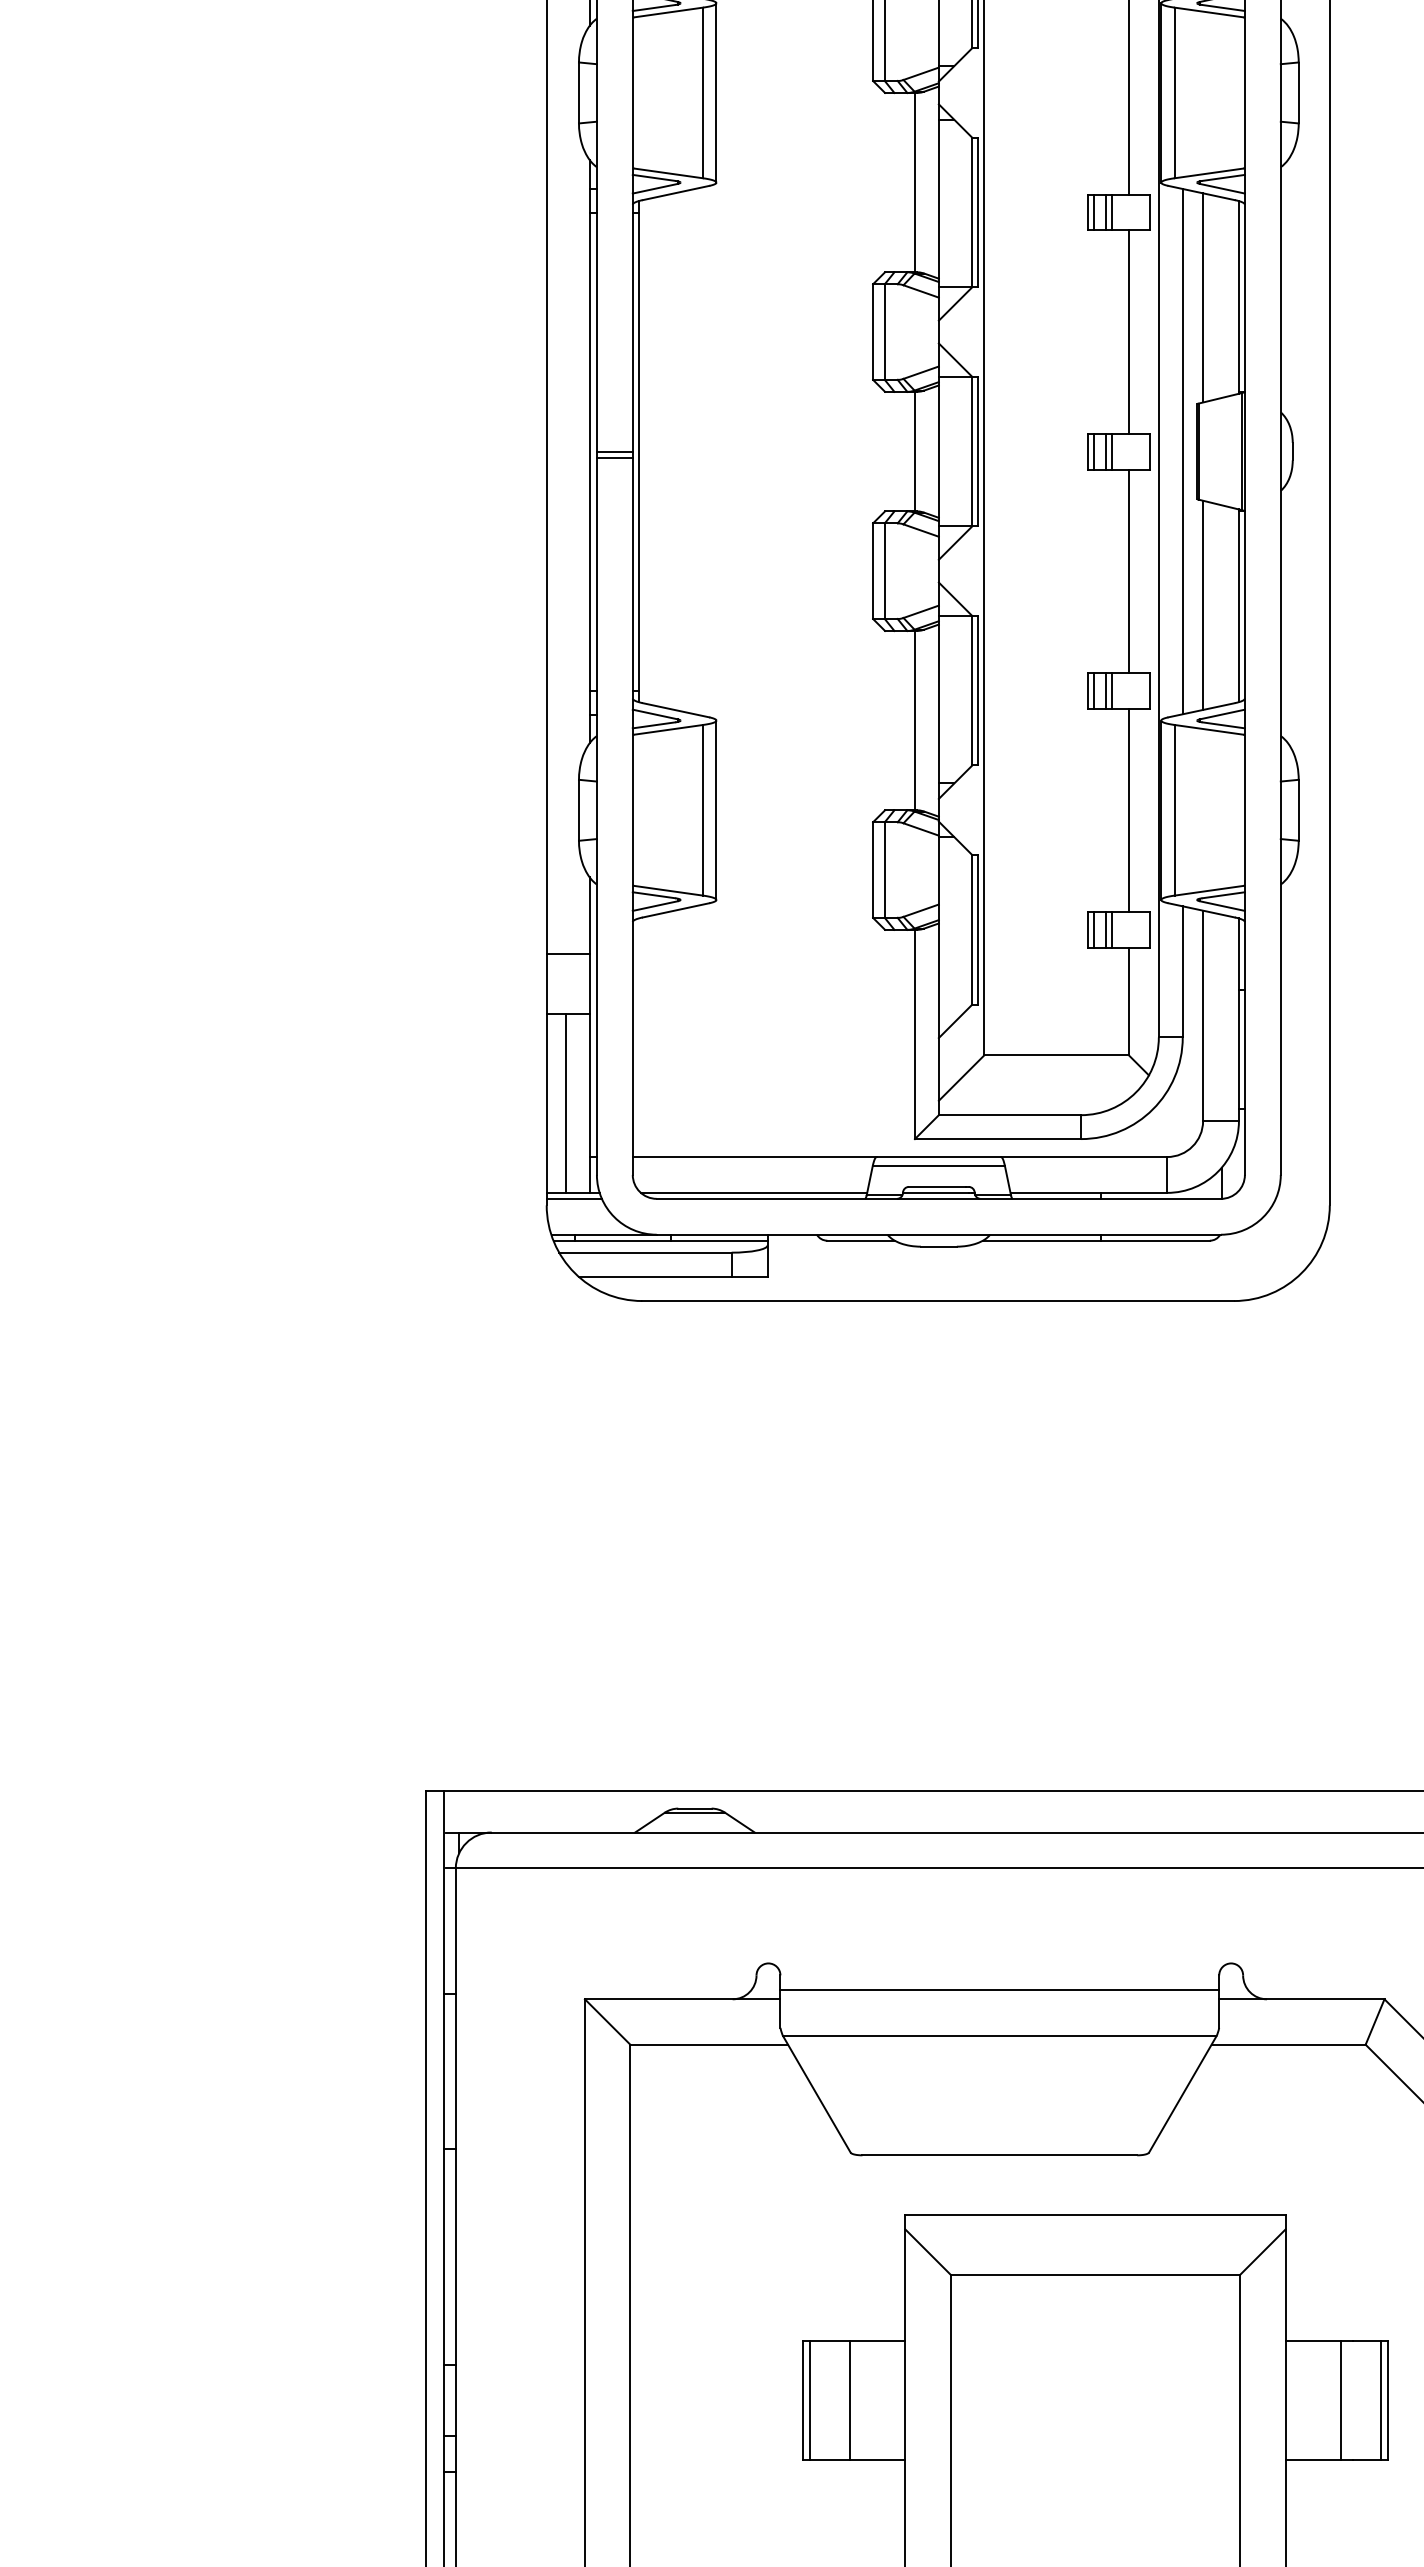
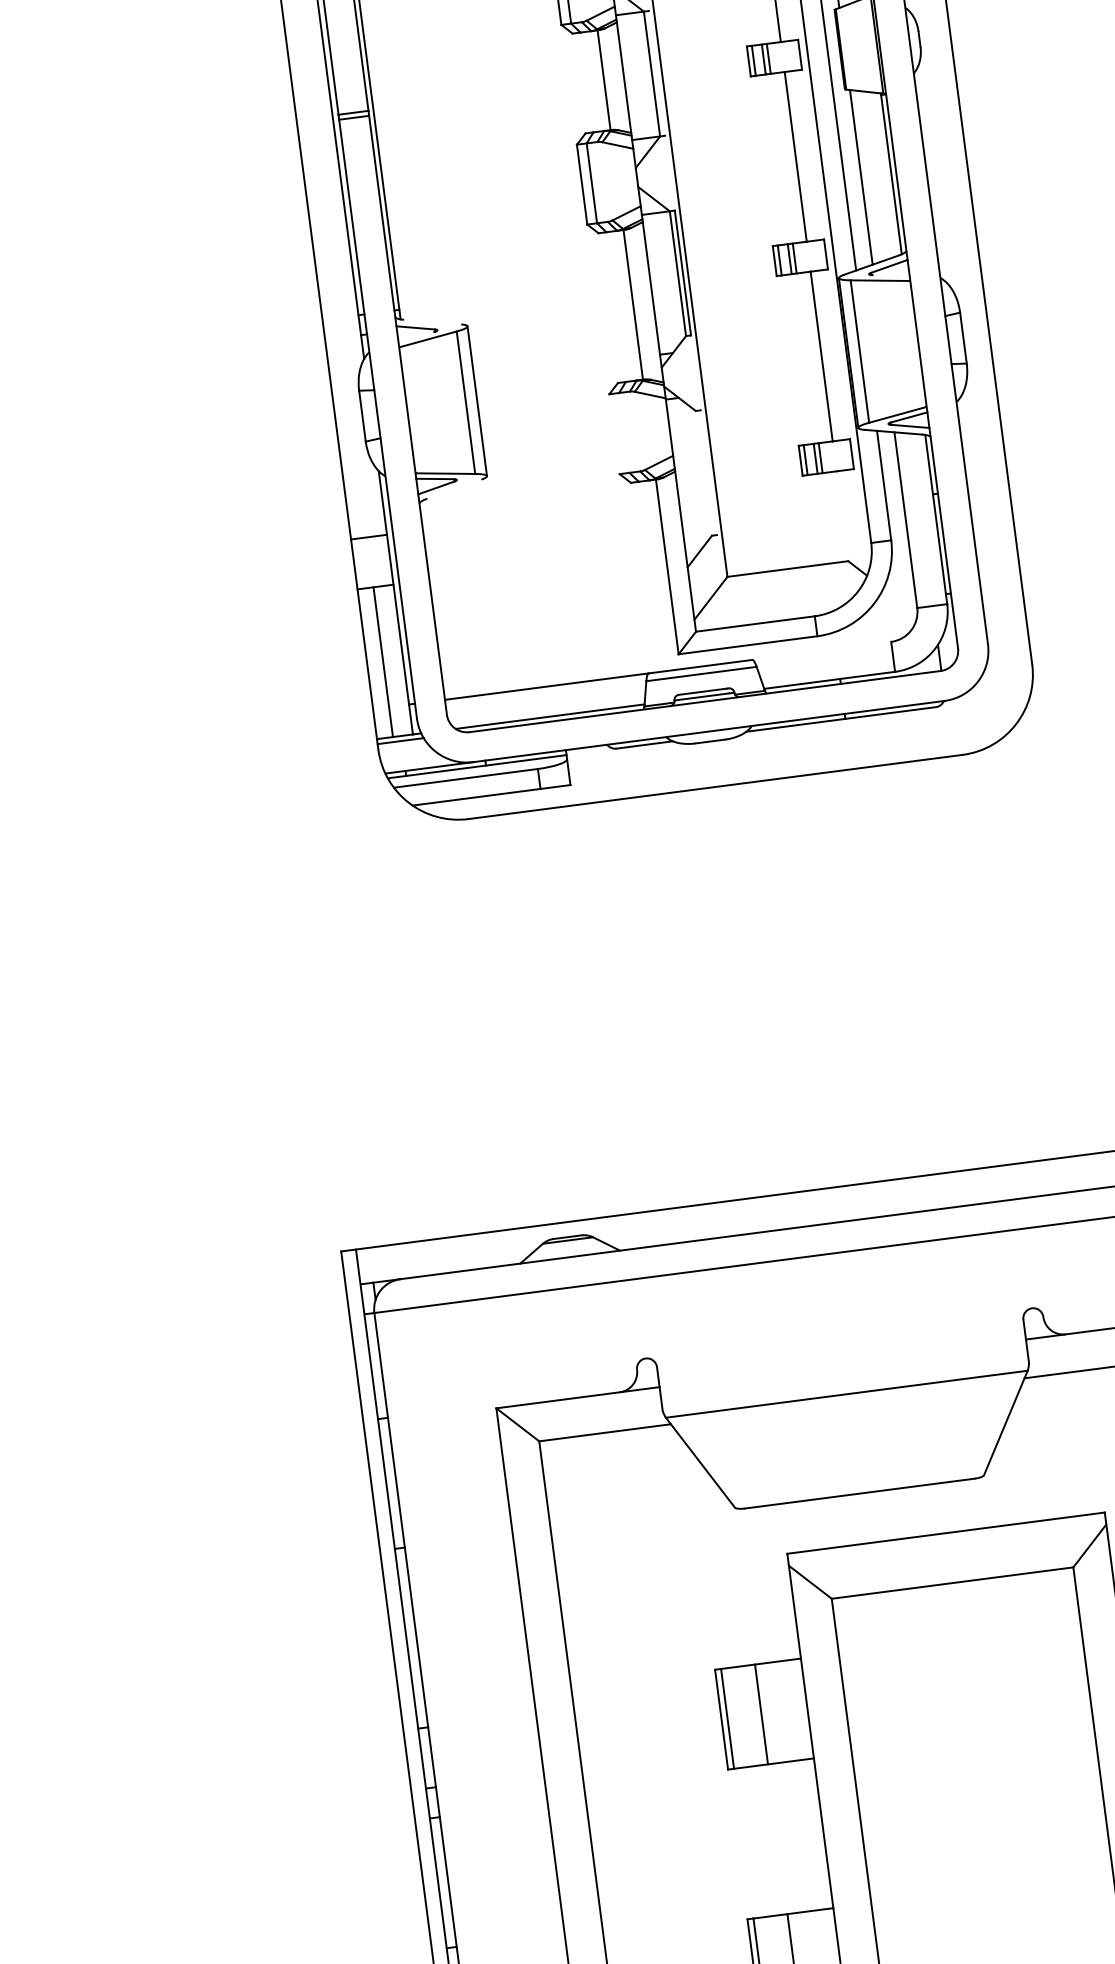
line: (978, 451) -> (657, 73), removed
line: (675, 710) -> (432, 322), removed
line: (653, 725) -> (415, 337), removed
line: (1223, 725) -> (891, 275), removed
line: (873, 869) -> (614, 433), removed
line: (884, 869) -> (623, 432), removed
line: (675, 910) -> (453, 489), removed
line: (972, 929) -> (703, 473), removed
line: (978, 929) -> (708, 472), removed
line: (1128, 1001) -> (842, 516), removed
line: (1083, 1157) -> (821, 651), removed
line: (999, 1990) -> (841, 1356), removed

